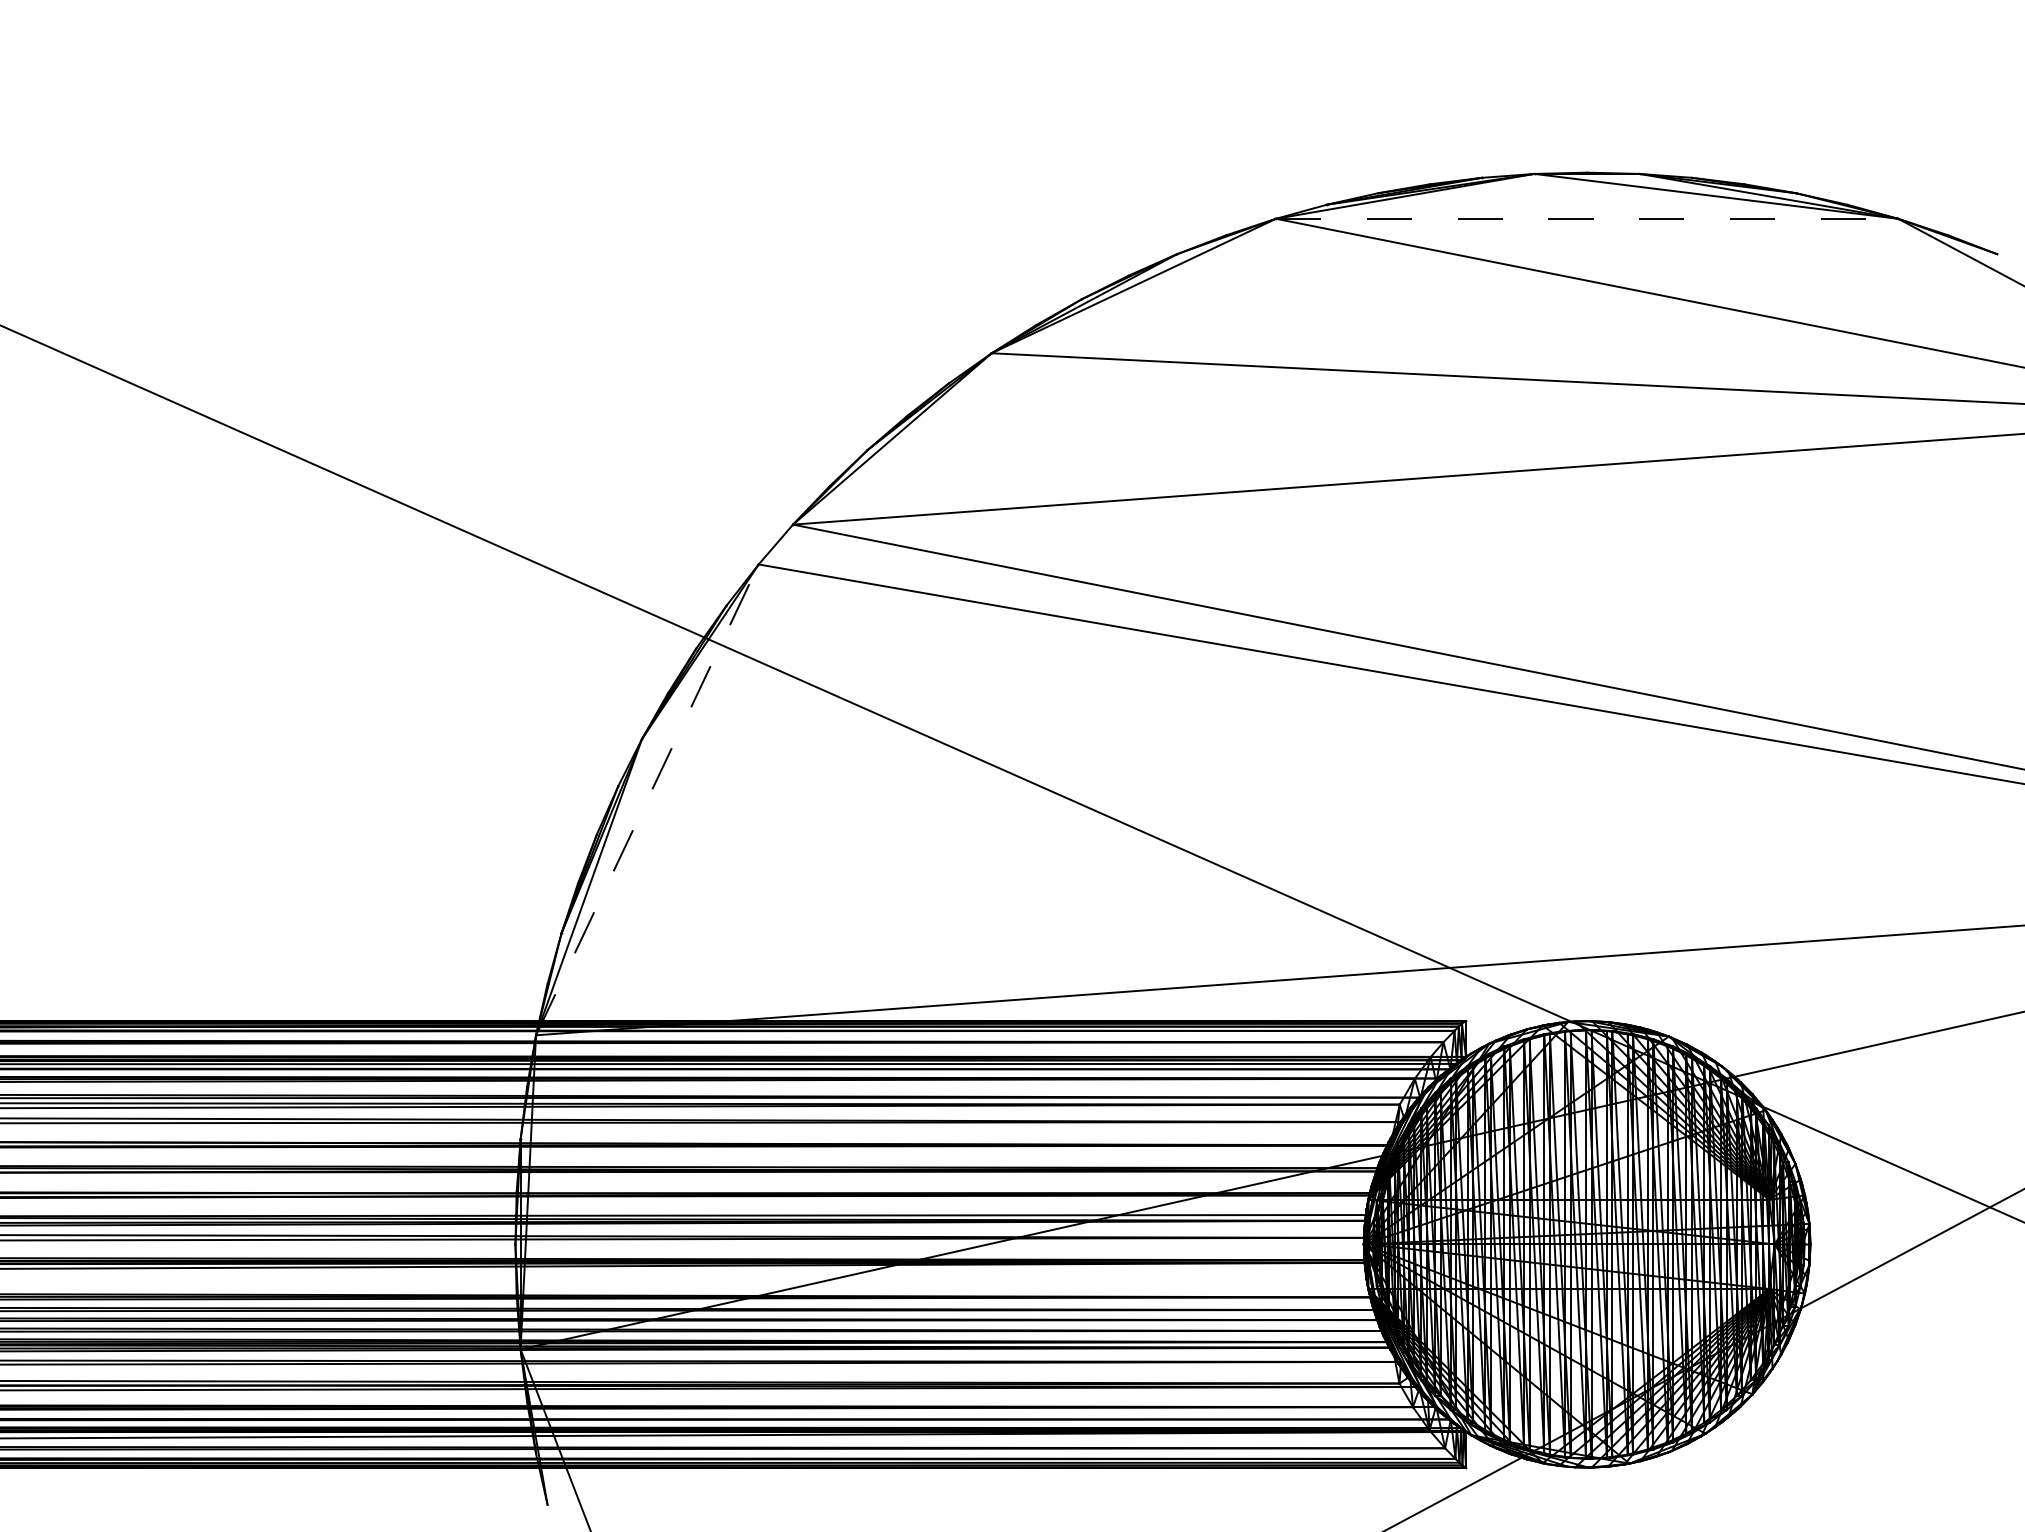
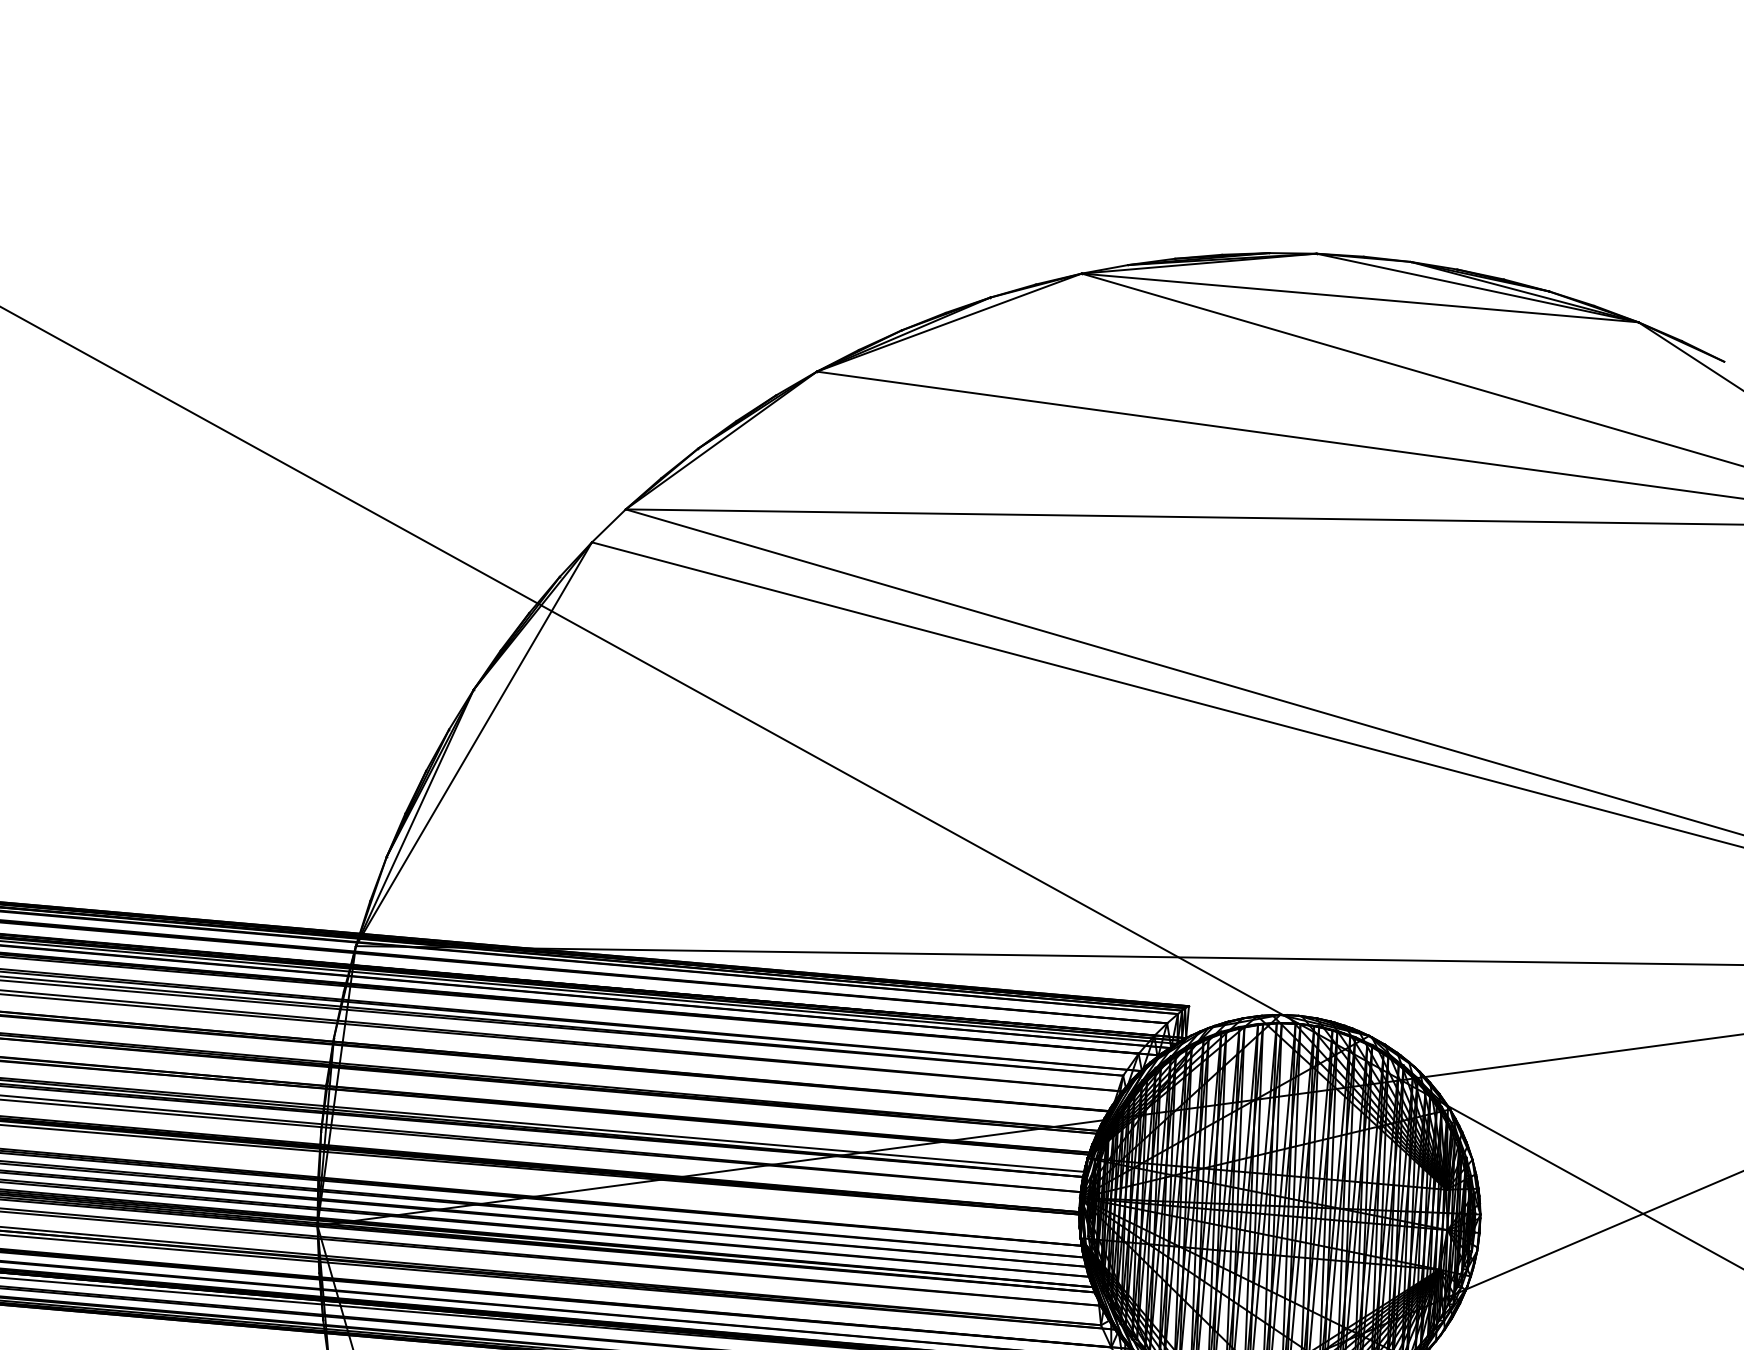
line: (1587, 218) -> (1360, 297), dashed -> solid
line: (647, 799) -> (474, 743), dashed -> solid

